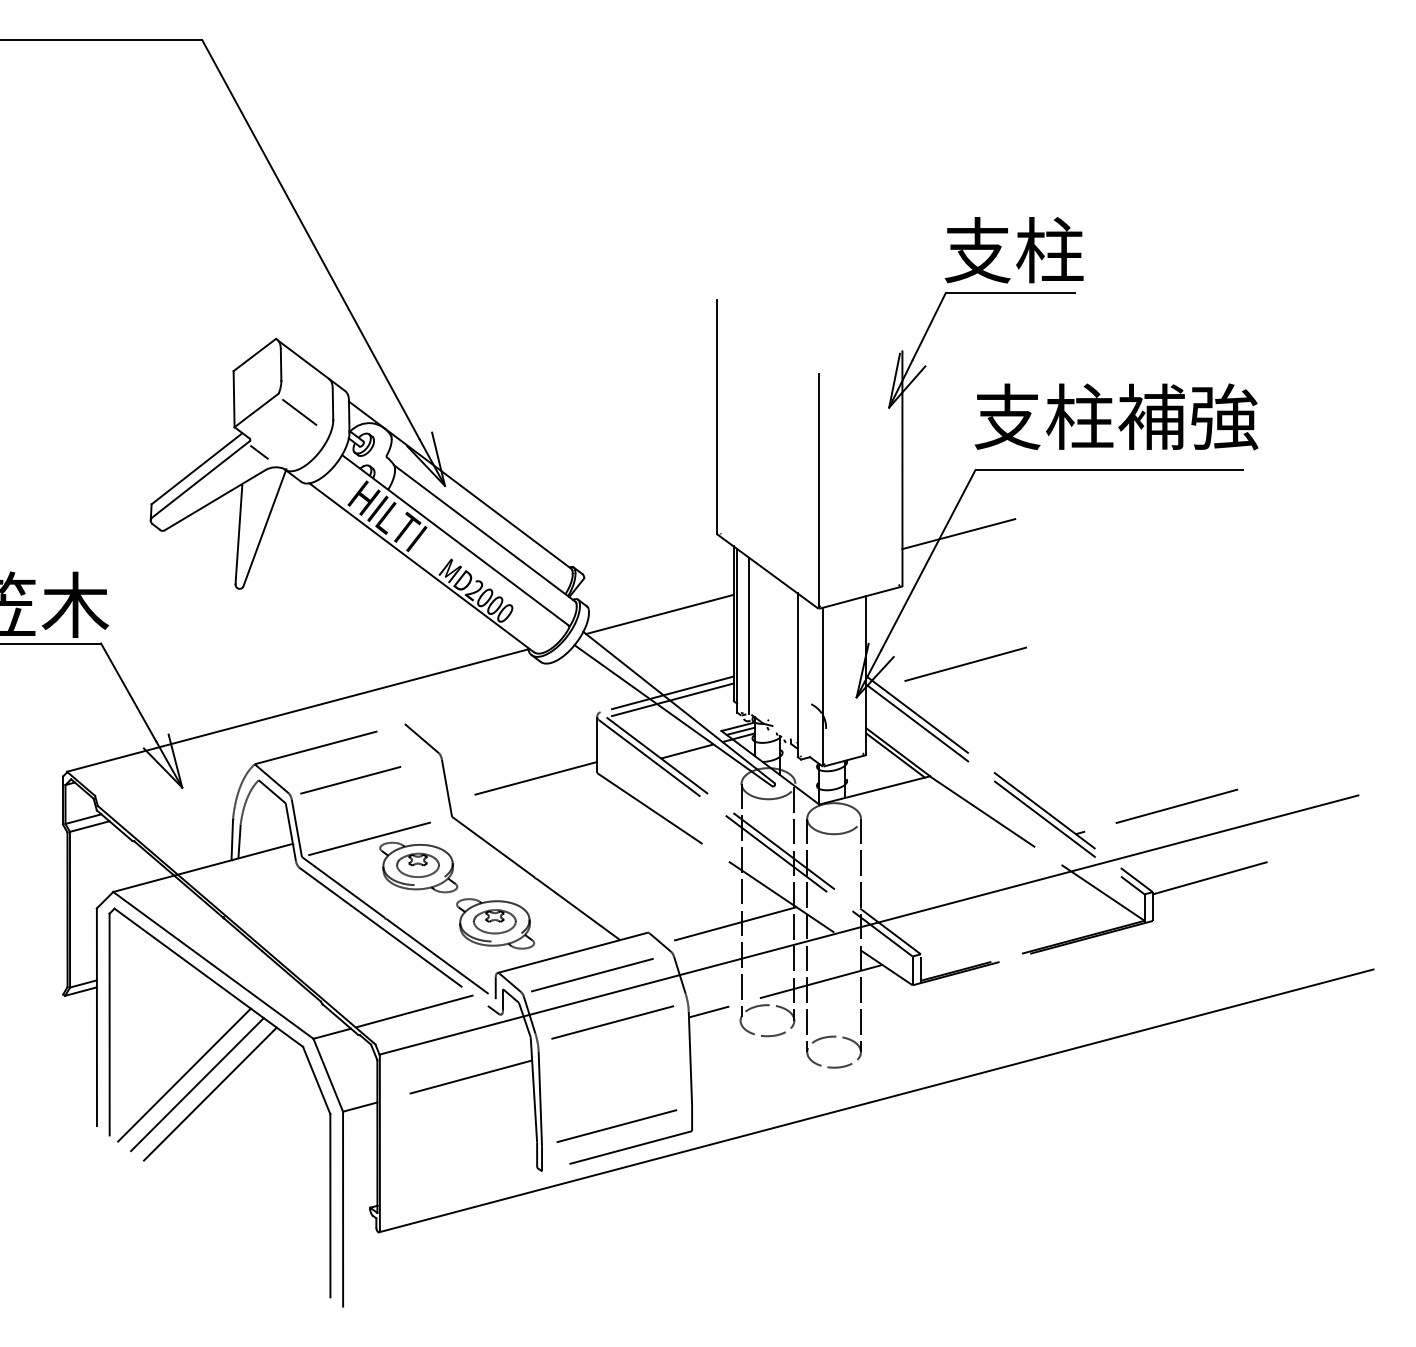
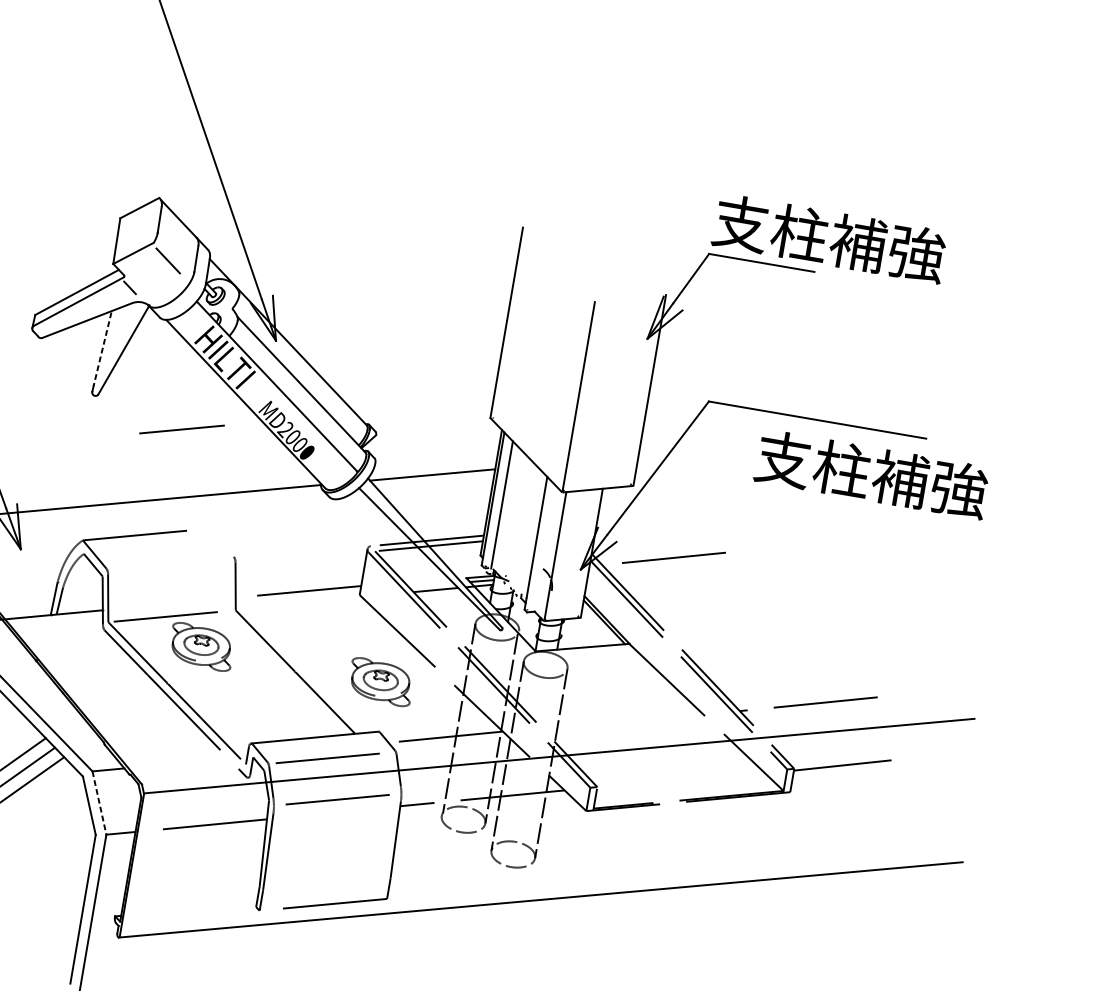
text: (1158, 250) -> (887, 248), 支柱 -> 支柱補強
text: (1116, 416) -> (871, 474), moved
line: (239, 531) -> (102, 349), solid -> dashed
line: (958, 534) -> (686, 451), removed
line: (421, 738) -> (221, 542), removed
line: (350, 780) -> (181, 429), moved
part: (495, 923) -> (381, 681), moved
line: (414, 1011) -> (178, 763), removed
line: (328, 1075) -> (99, 803), solid -> dashed
line: (616, 1126) -> (326, 884), removed

